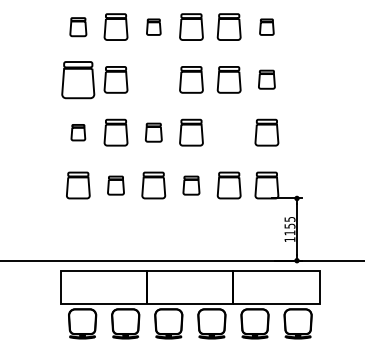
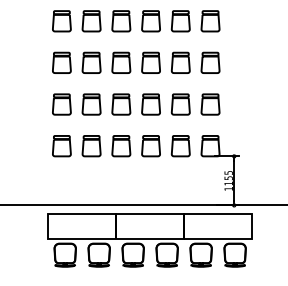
part: (77, 27) -> (61, 21), size x1.43
part: (153, 27) -> (121, 21), size x1.67
part: (266, 27) -> (210, 21), size x1.67
part: (77, 79) -> (61, 62), size x0.71
part: (153, 79) -> (121, 62), added
part: (266, 79) -> (210, 62), size x1.43
part: (77, 132) -> (61, 104), size x1.67
part: (153, 132) -> (121, 104), size x1.43
part: (228, 132) -> (180, 104), added
part: (115, 185) -> (91, 146), size x1.43
part: (190, 185) -> (150, 146), size x1.43

